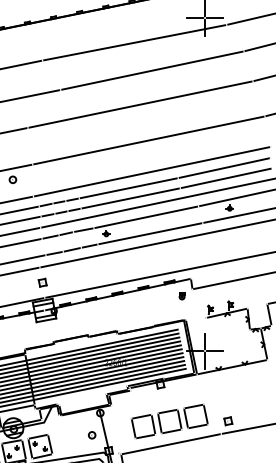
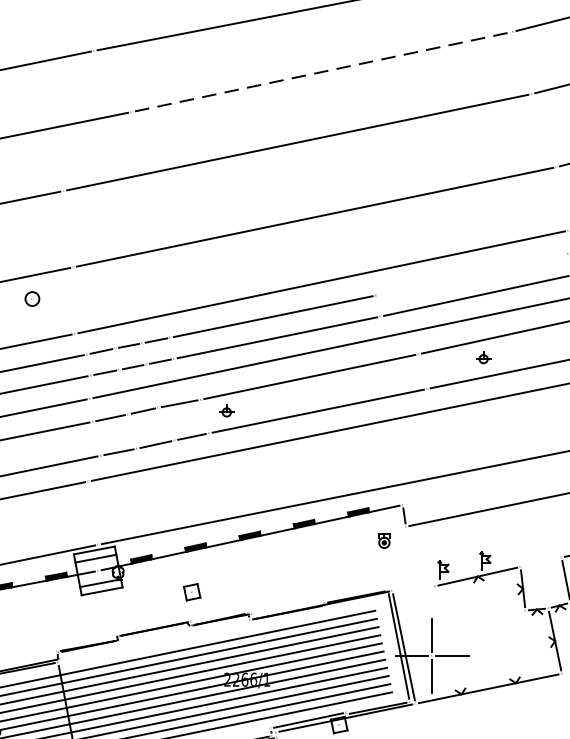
line: (152, 70) -> (322, 71), solid -> dashed
line: (223, 167) -> (470, 273), removed
part: (42, 282) -> (191, 591), moved

